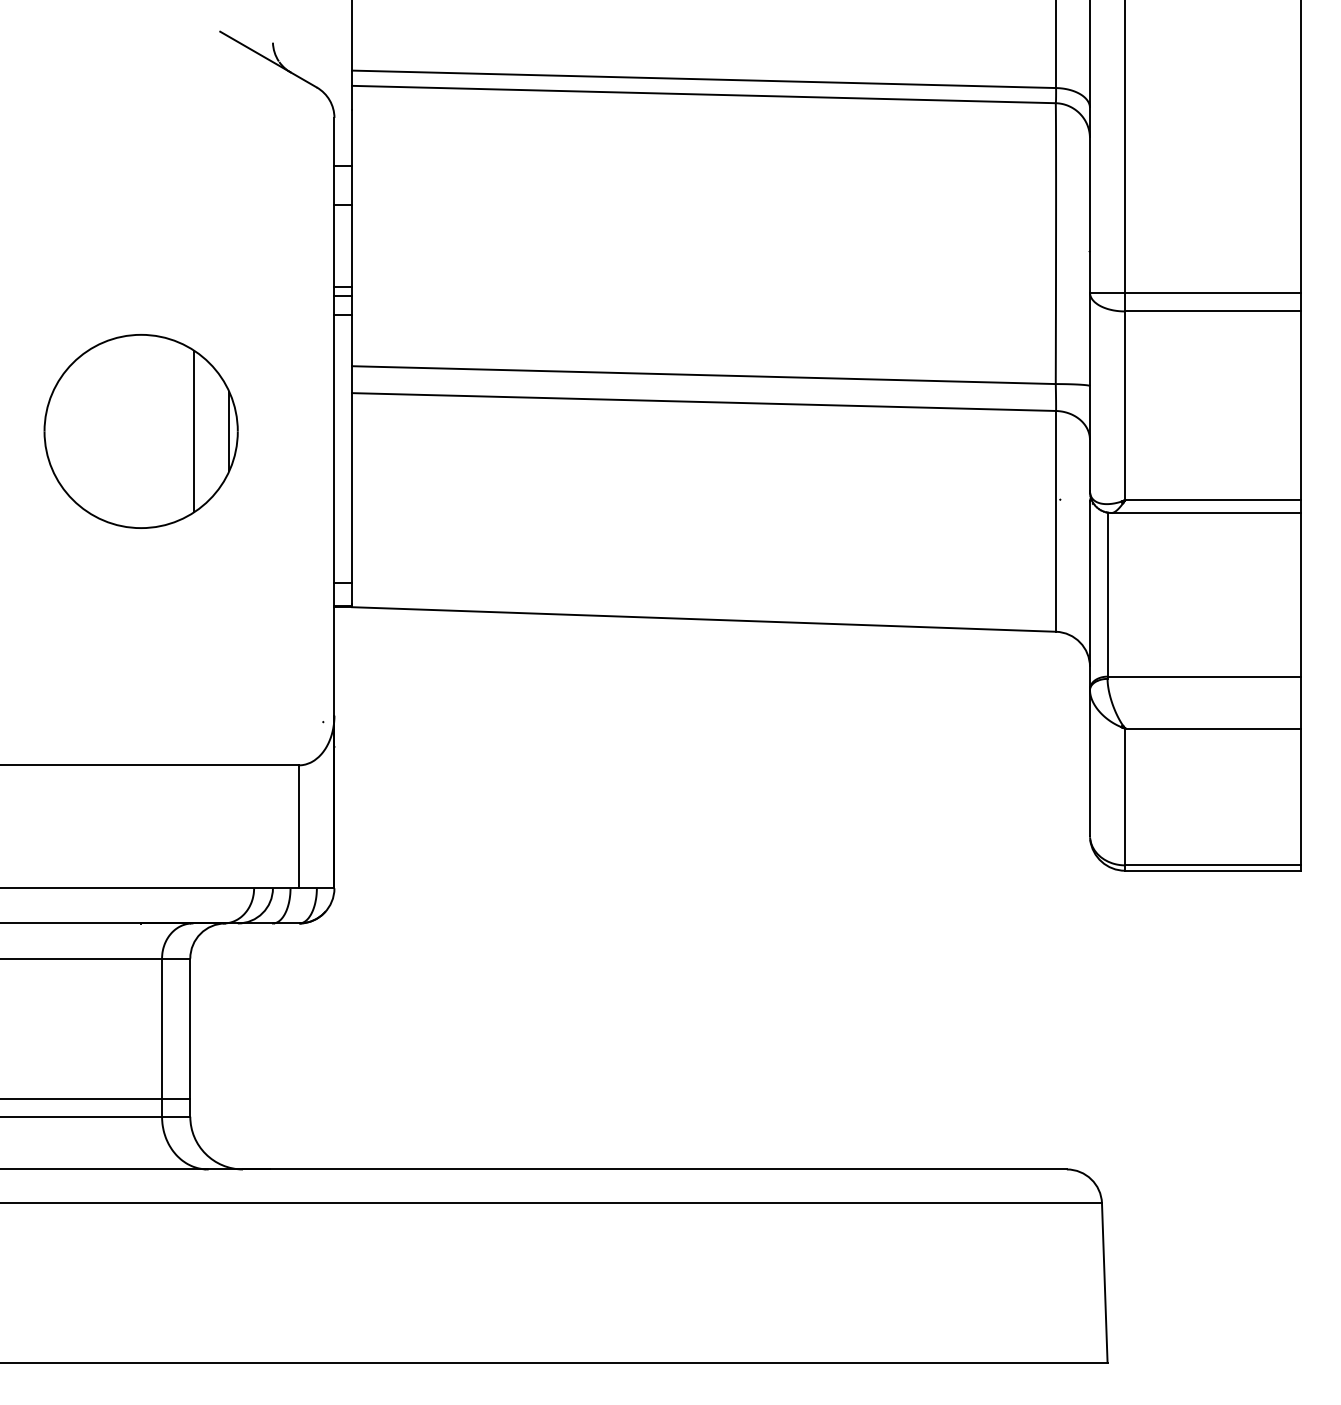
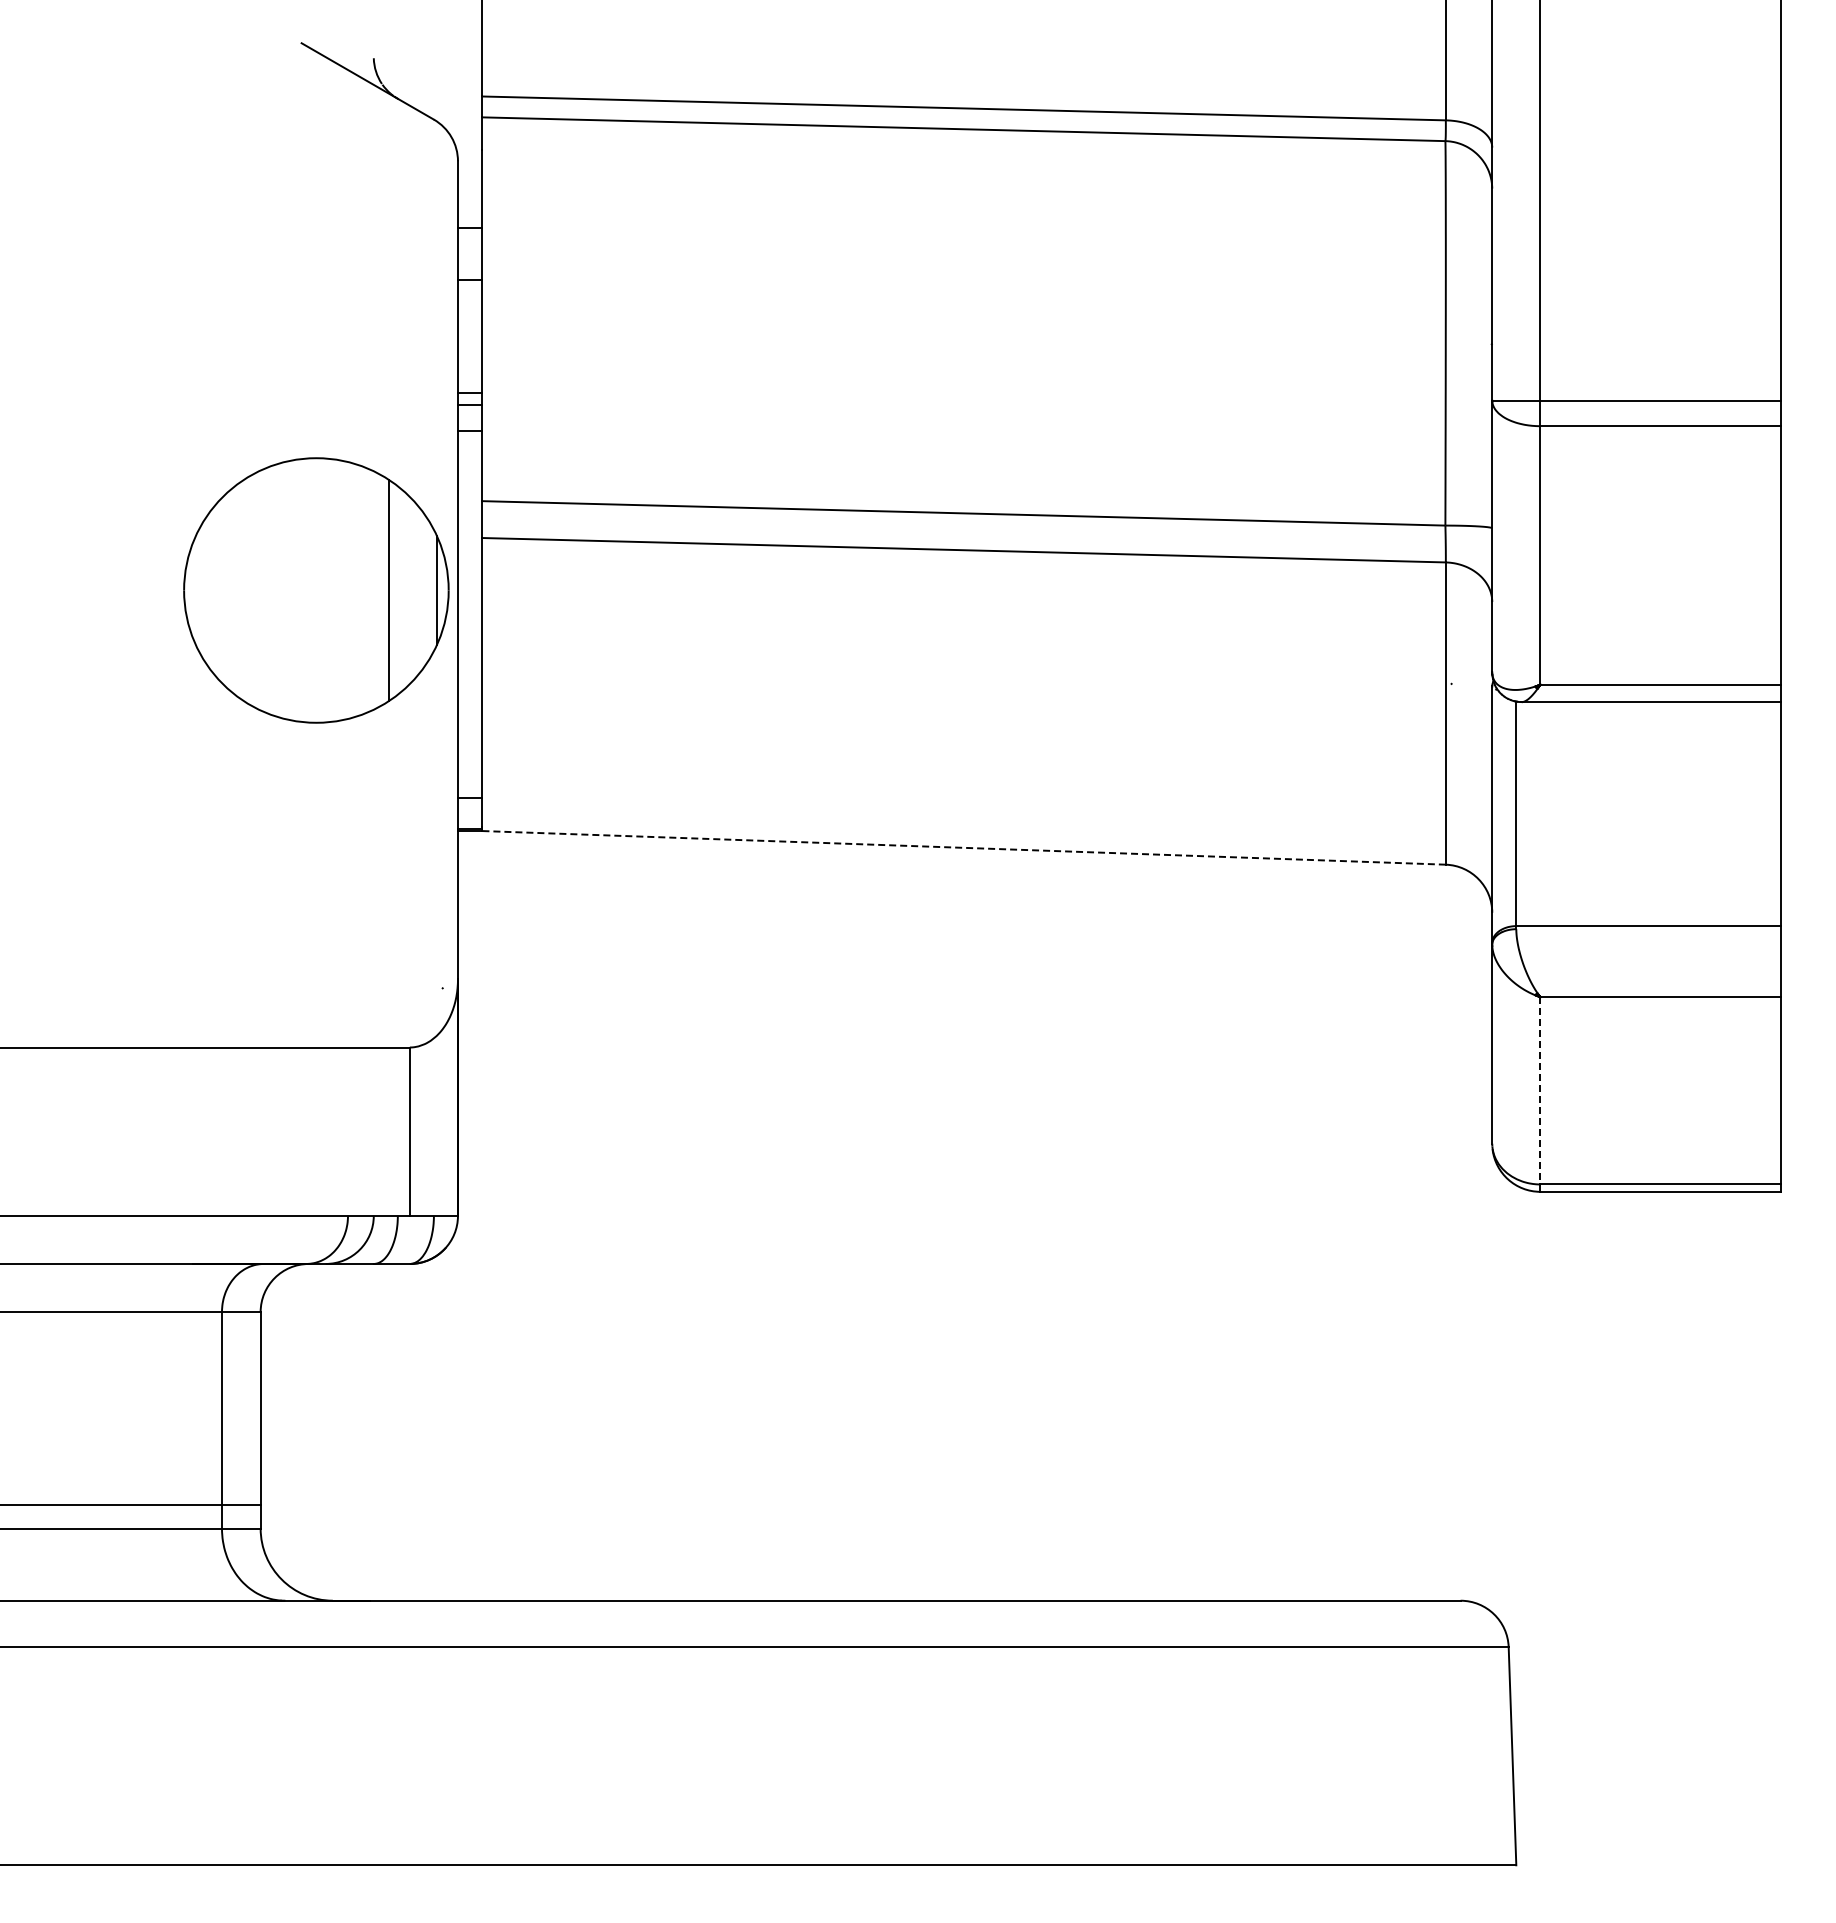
part: (141, 431) -> (316, 590), moved
line: (703, 619) -> (963, 847), solid -> dashed
line: (1125, 796) -> (1540, 1090), solid -> dashed

